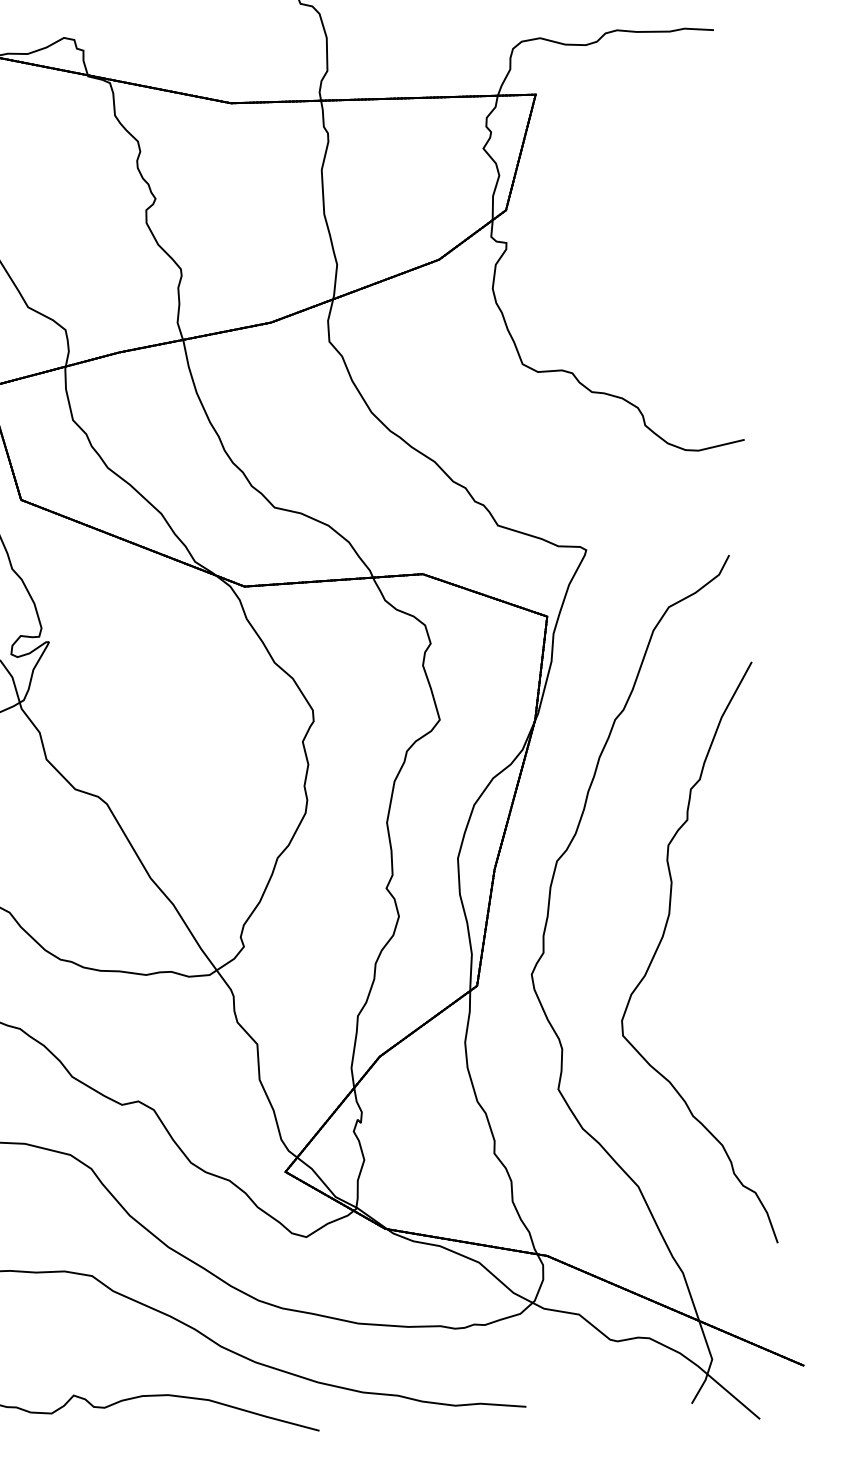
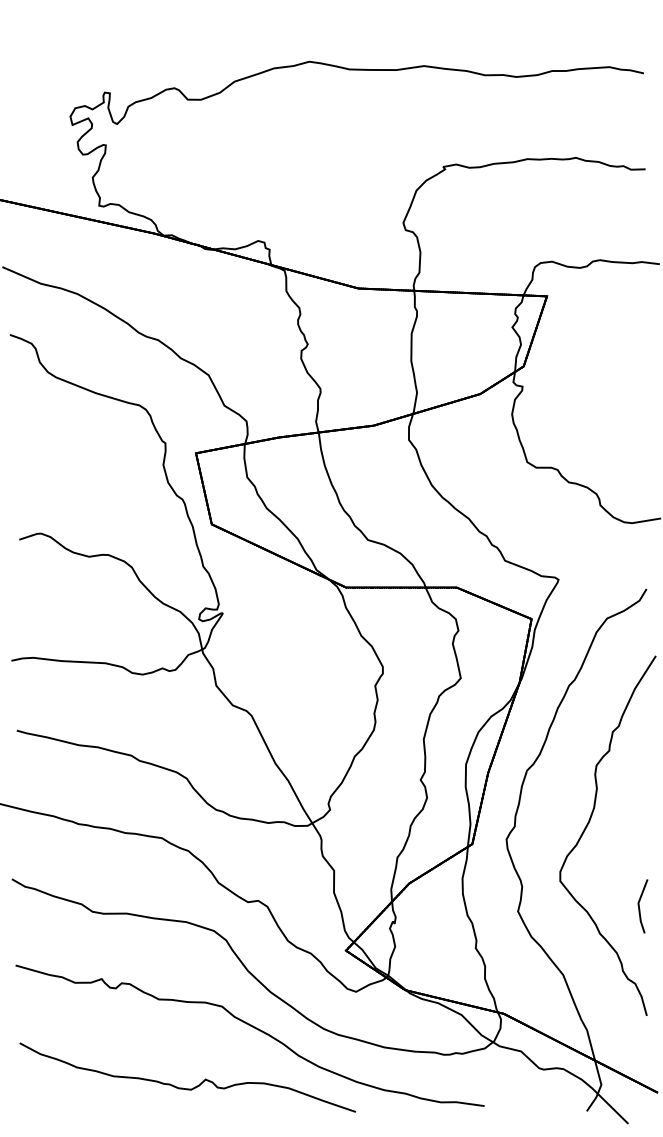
part: (758, 1067) -> (642, 906), added

